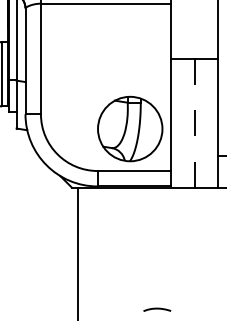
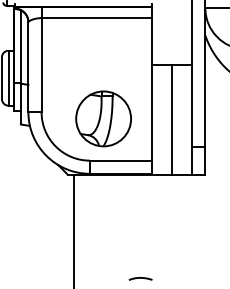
line: (194, 123) -> (172, 120), dashed -> solid
part: (130, 128) -> (103, 118), moved

